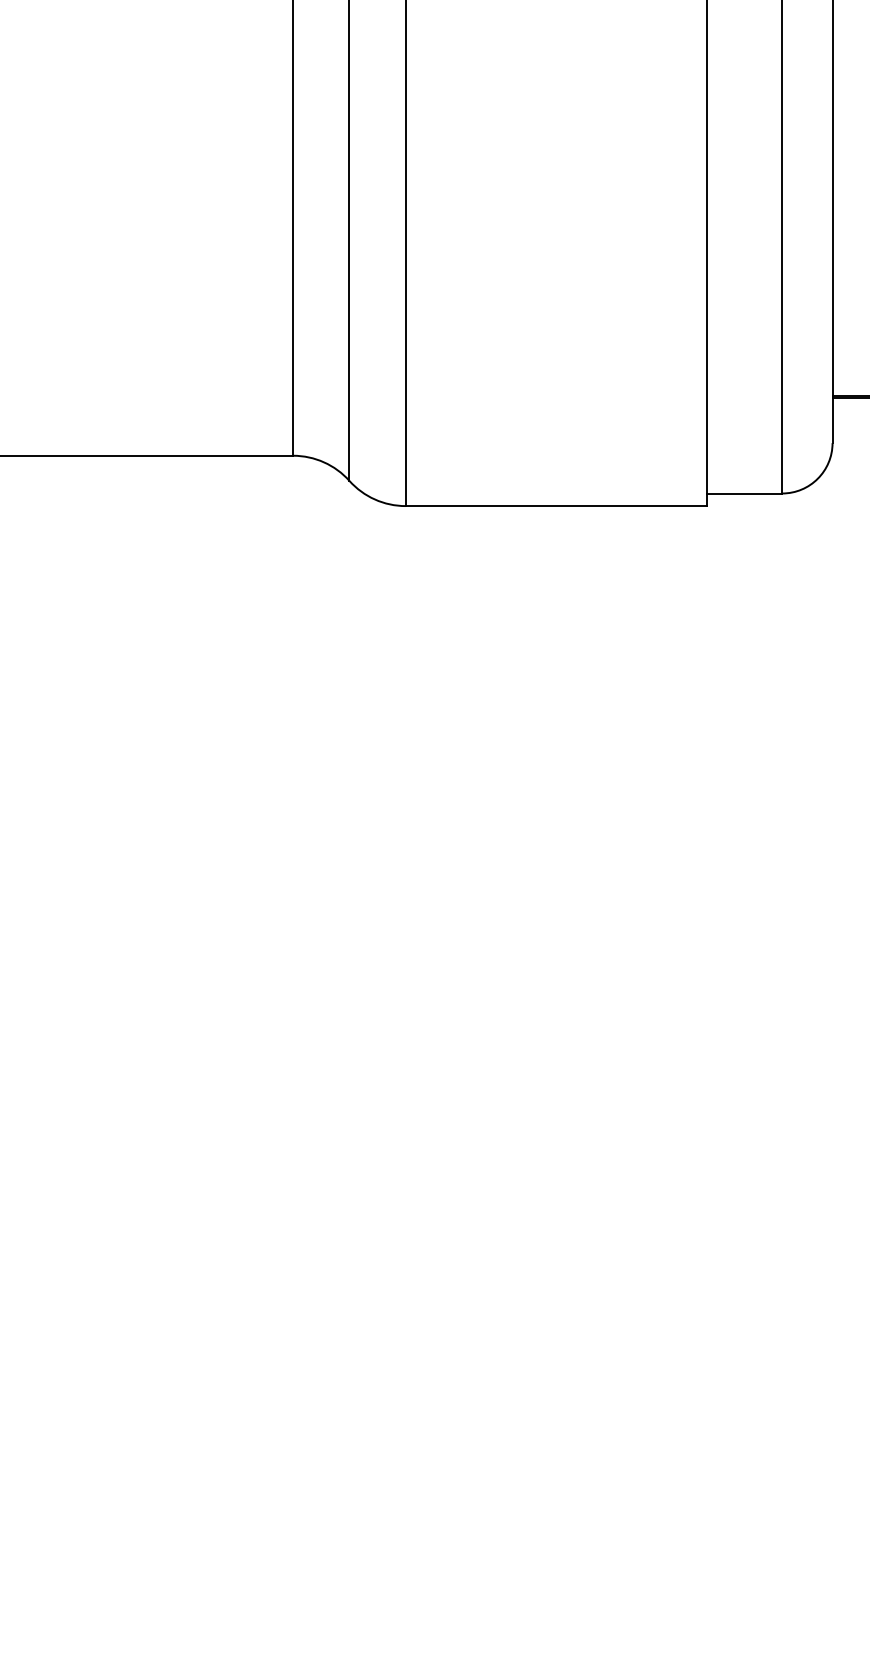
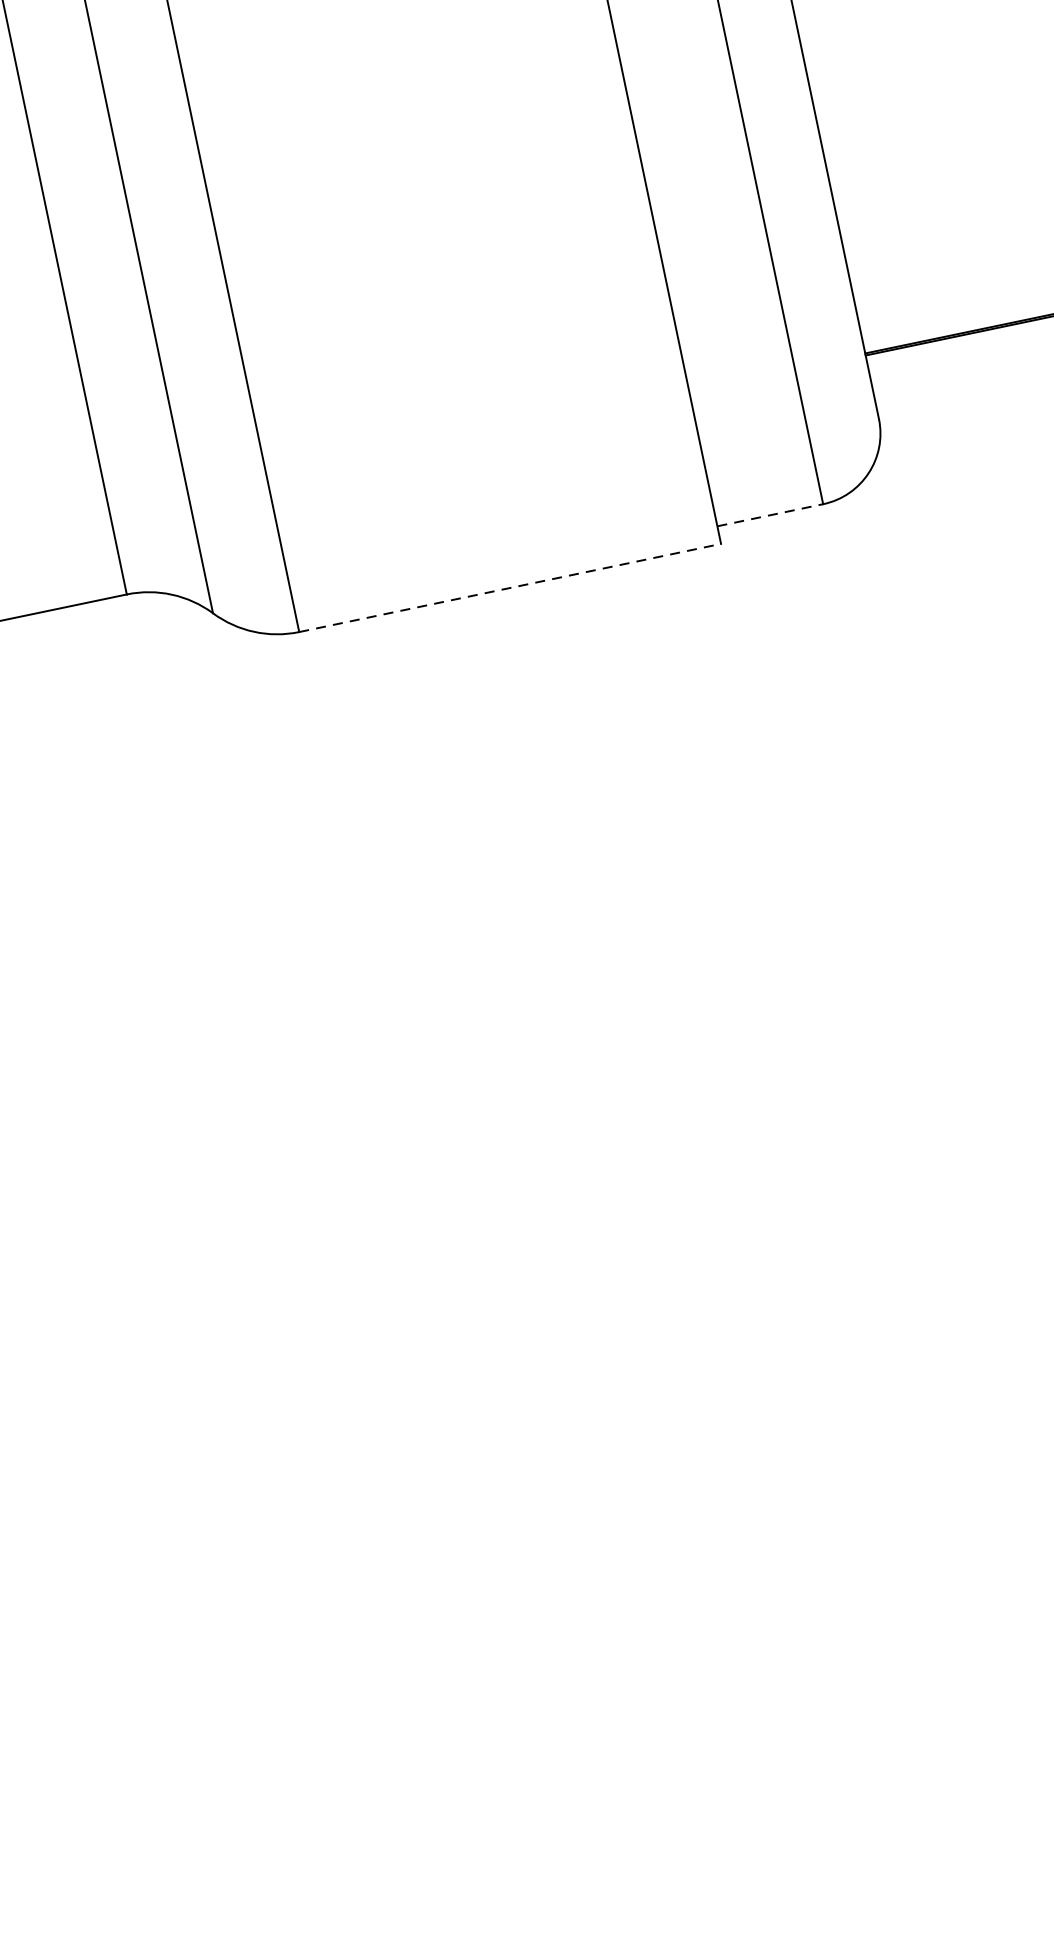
line: (744, 493) -> (770, 515), solid -> dashed
line: (556, 506) -> (510, 588), solid -> dashed

